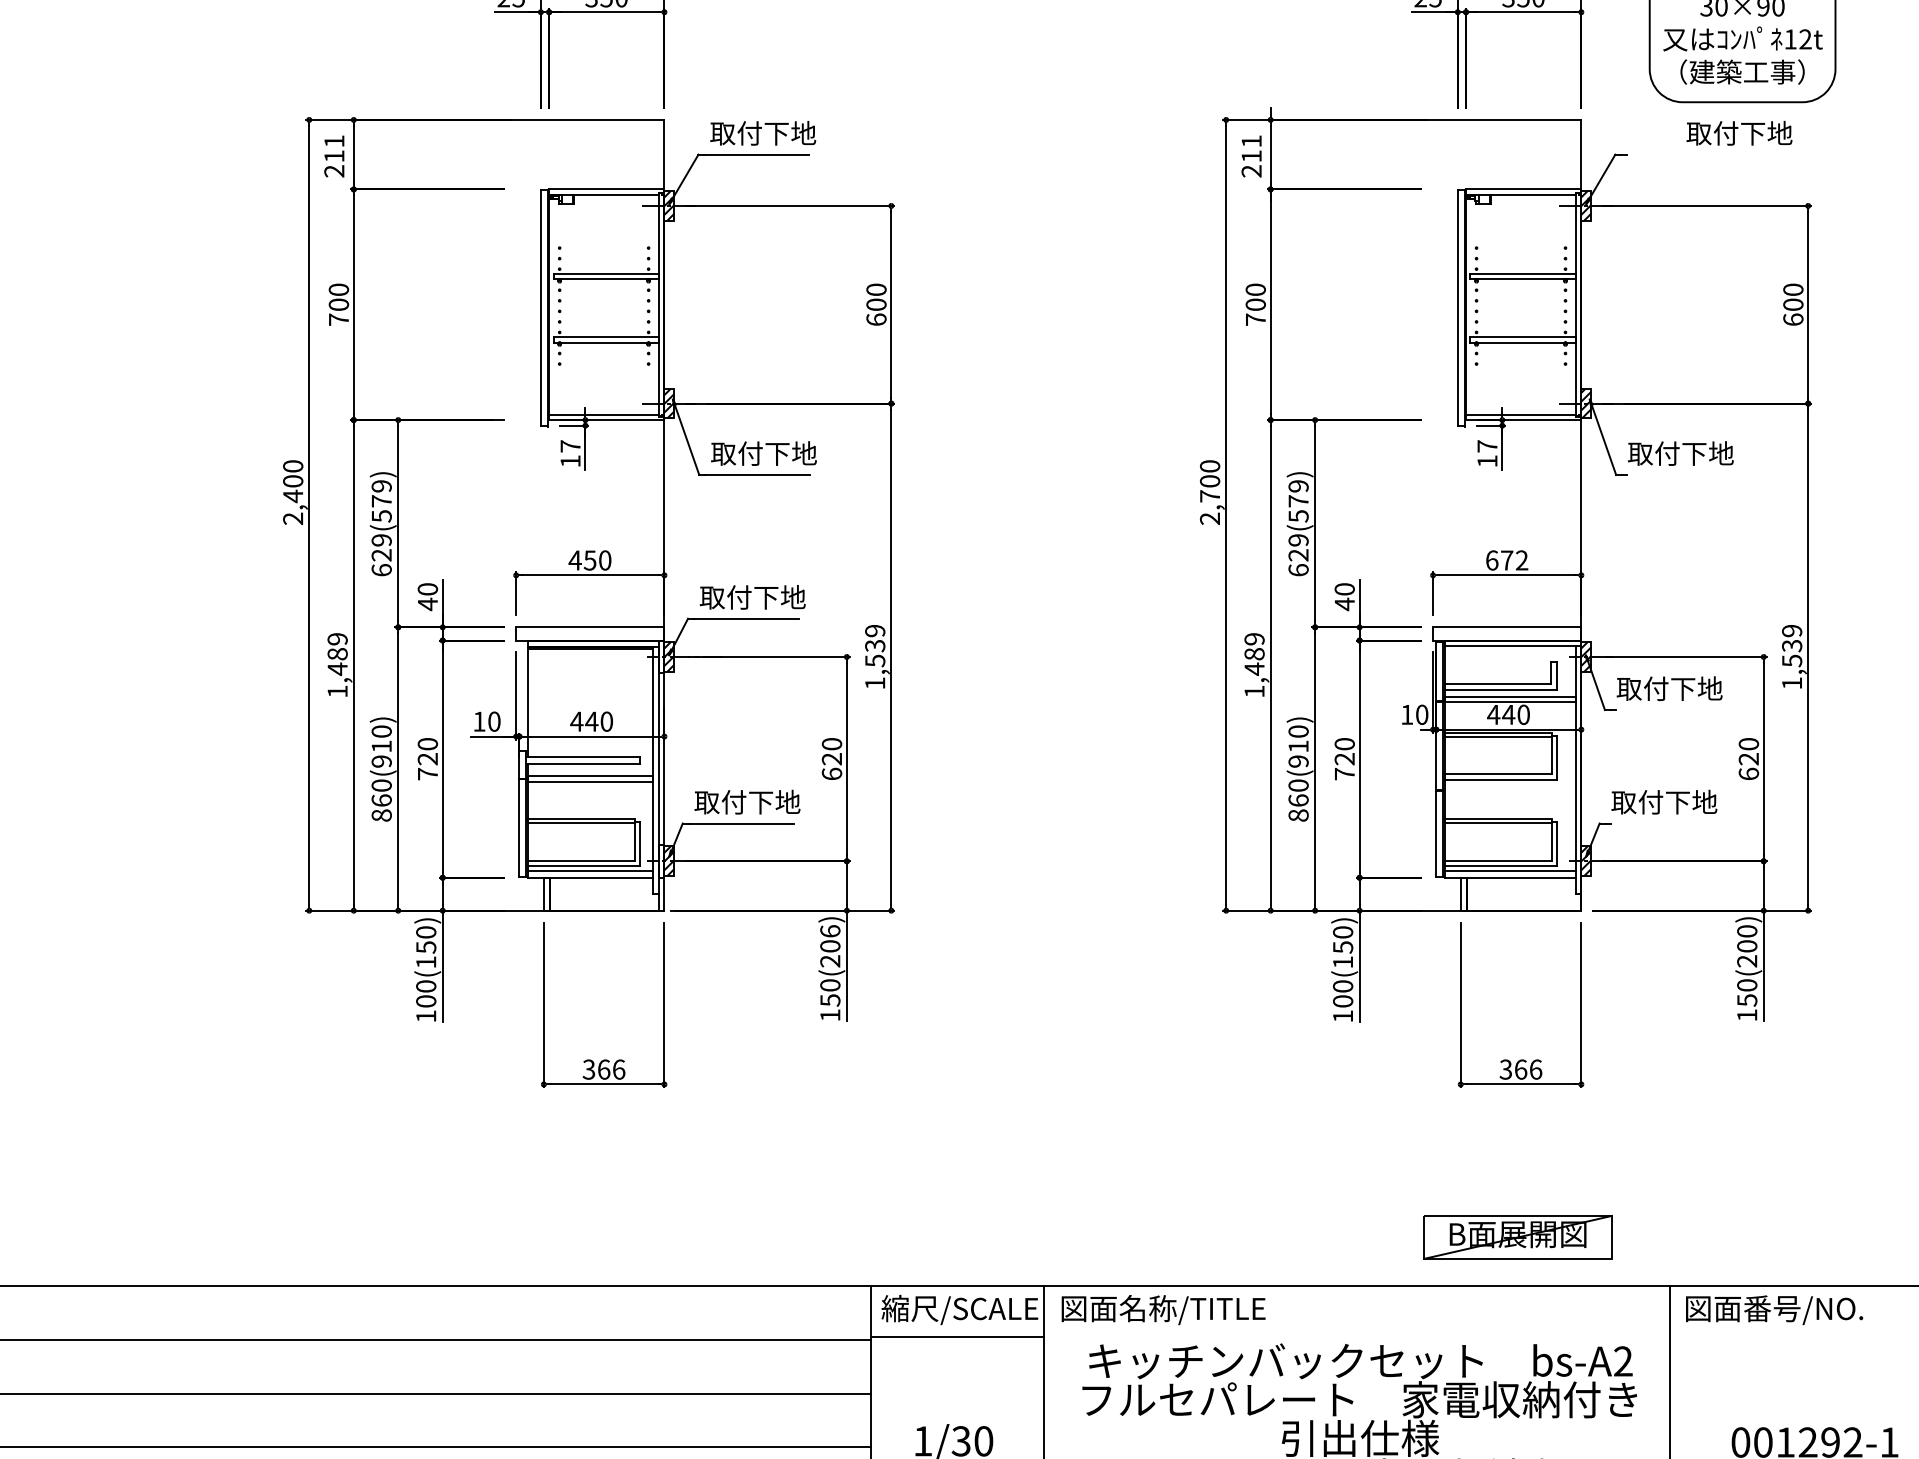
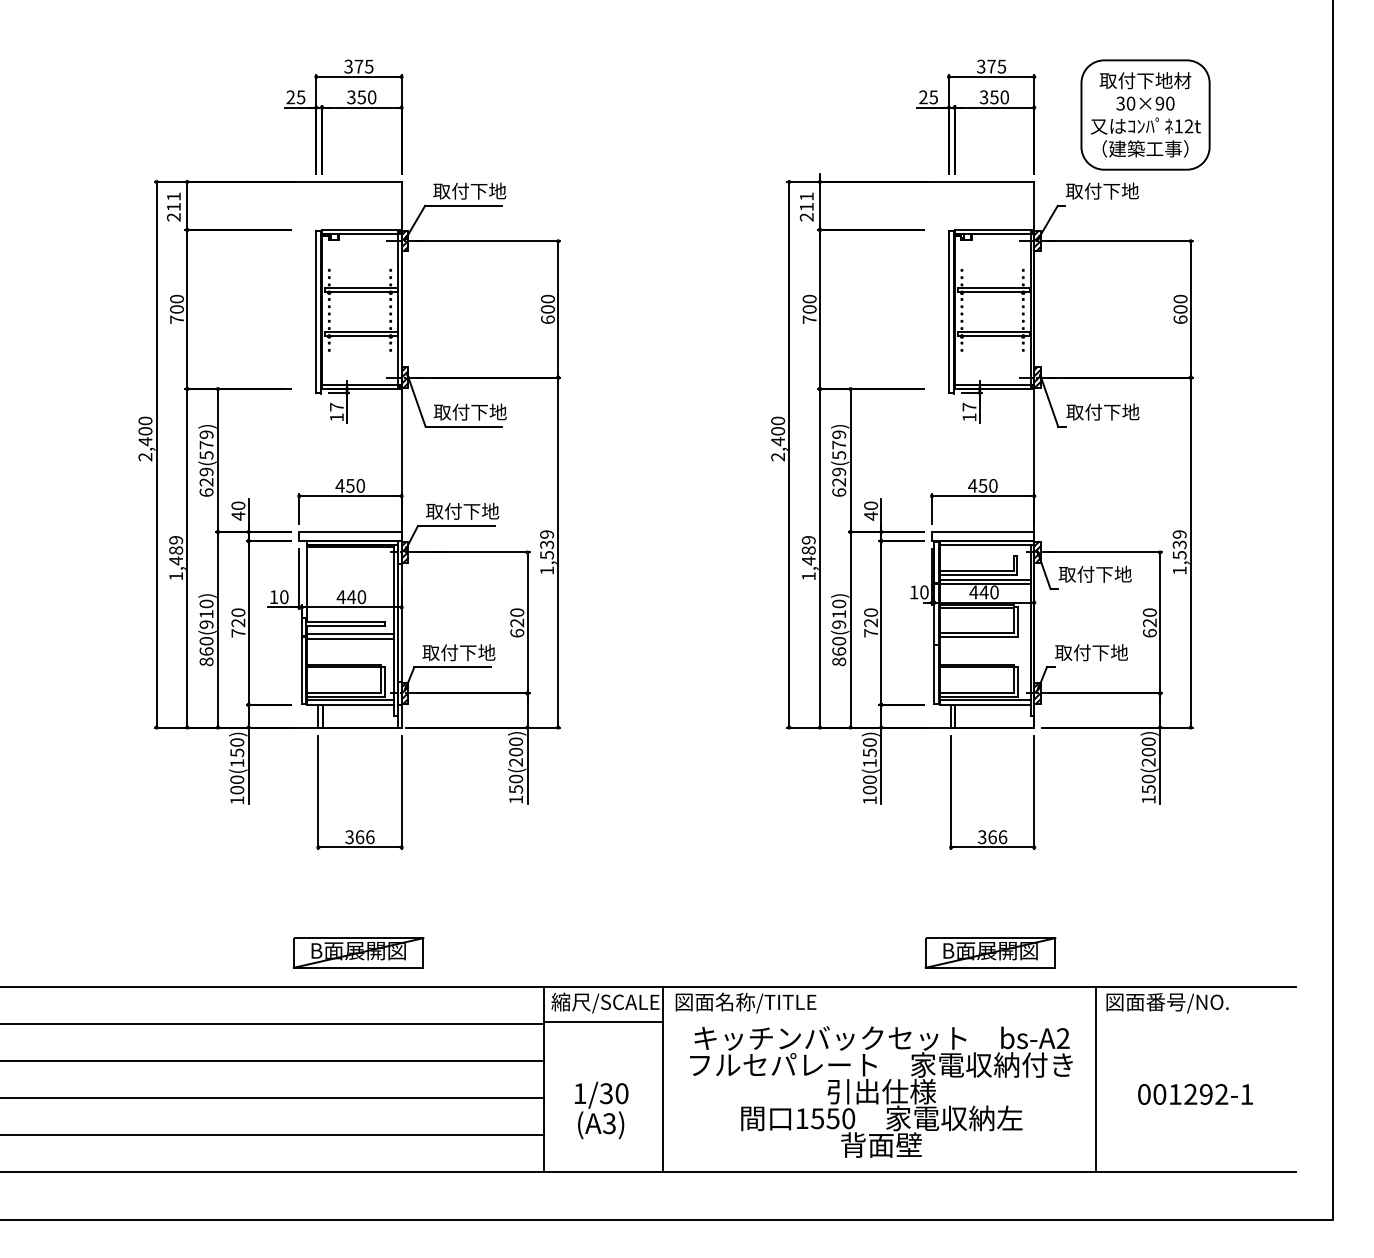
text: (1738, 132) -> (1101, 190), moved
text: (1209, 496) -> (777, 441), 2,700 -> 2,400
text: (1506, 559) -> (982, 485), 672 -> 450
text: (829, 930) -> (515, 741), 150(206) -> 150(200)
part: (601, 1236) -> (358, 952), added

